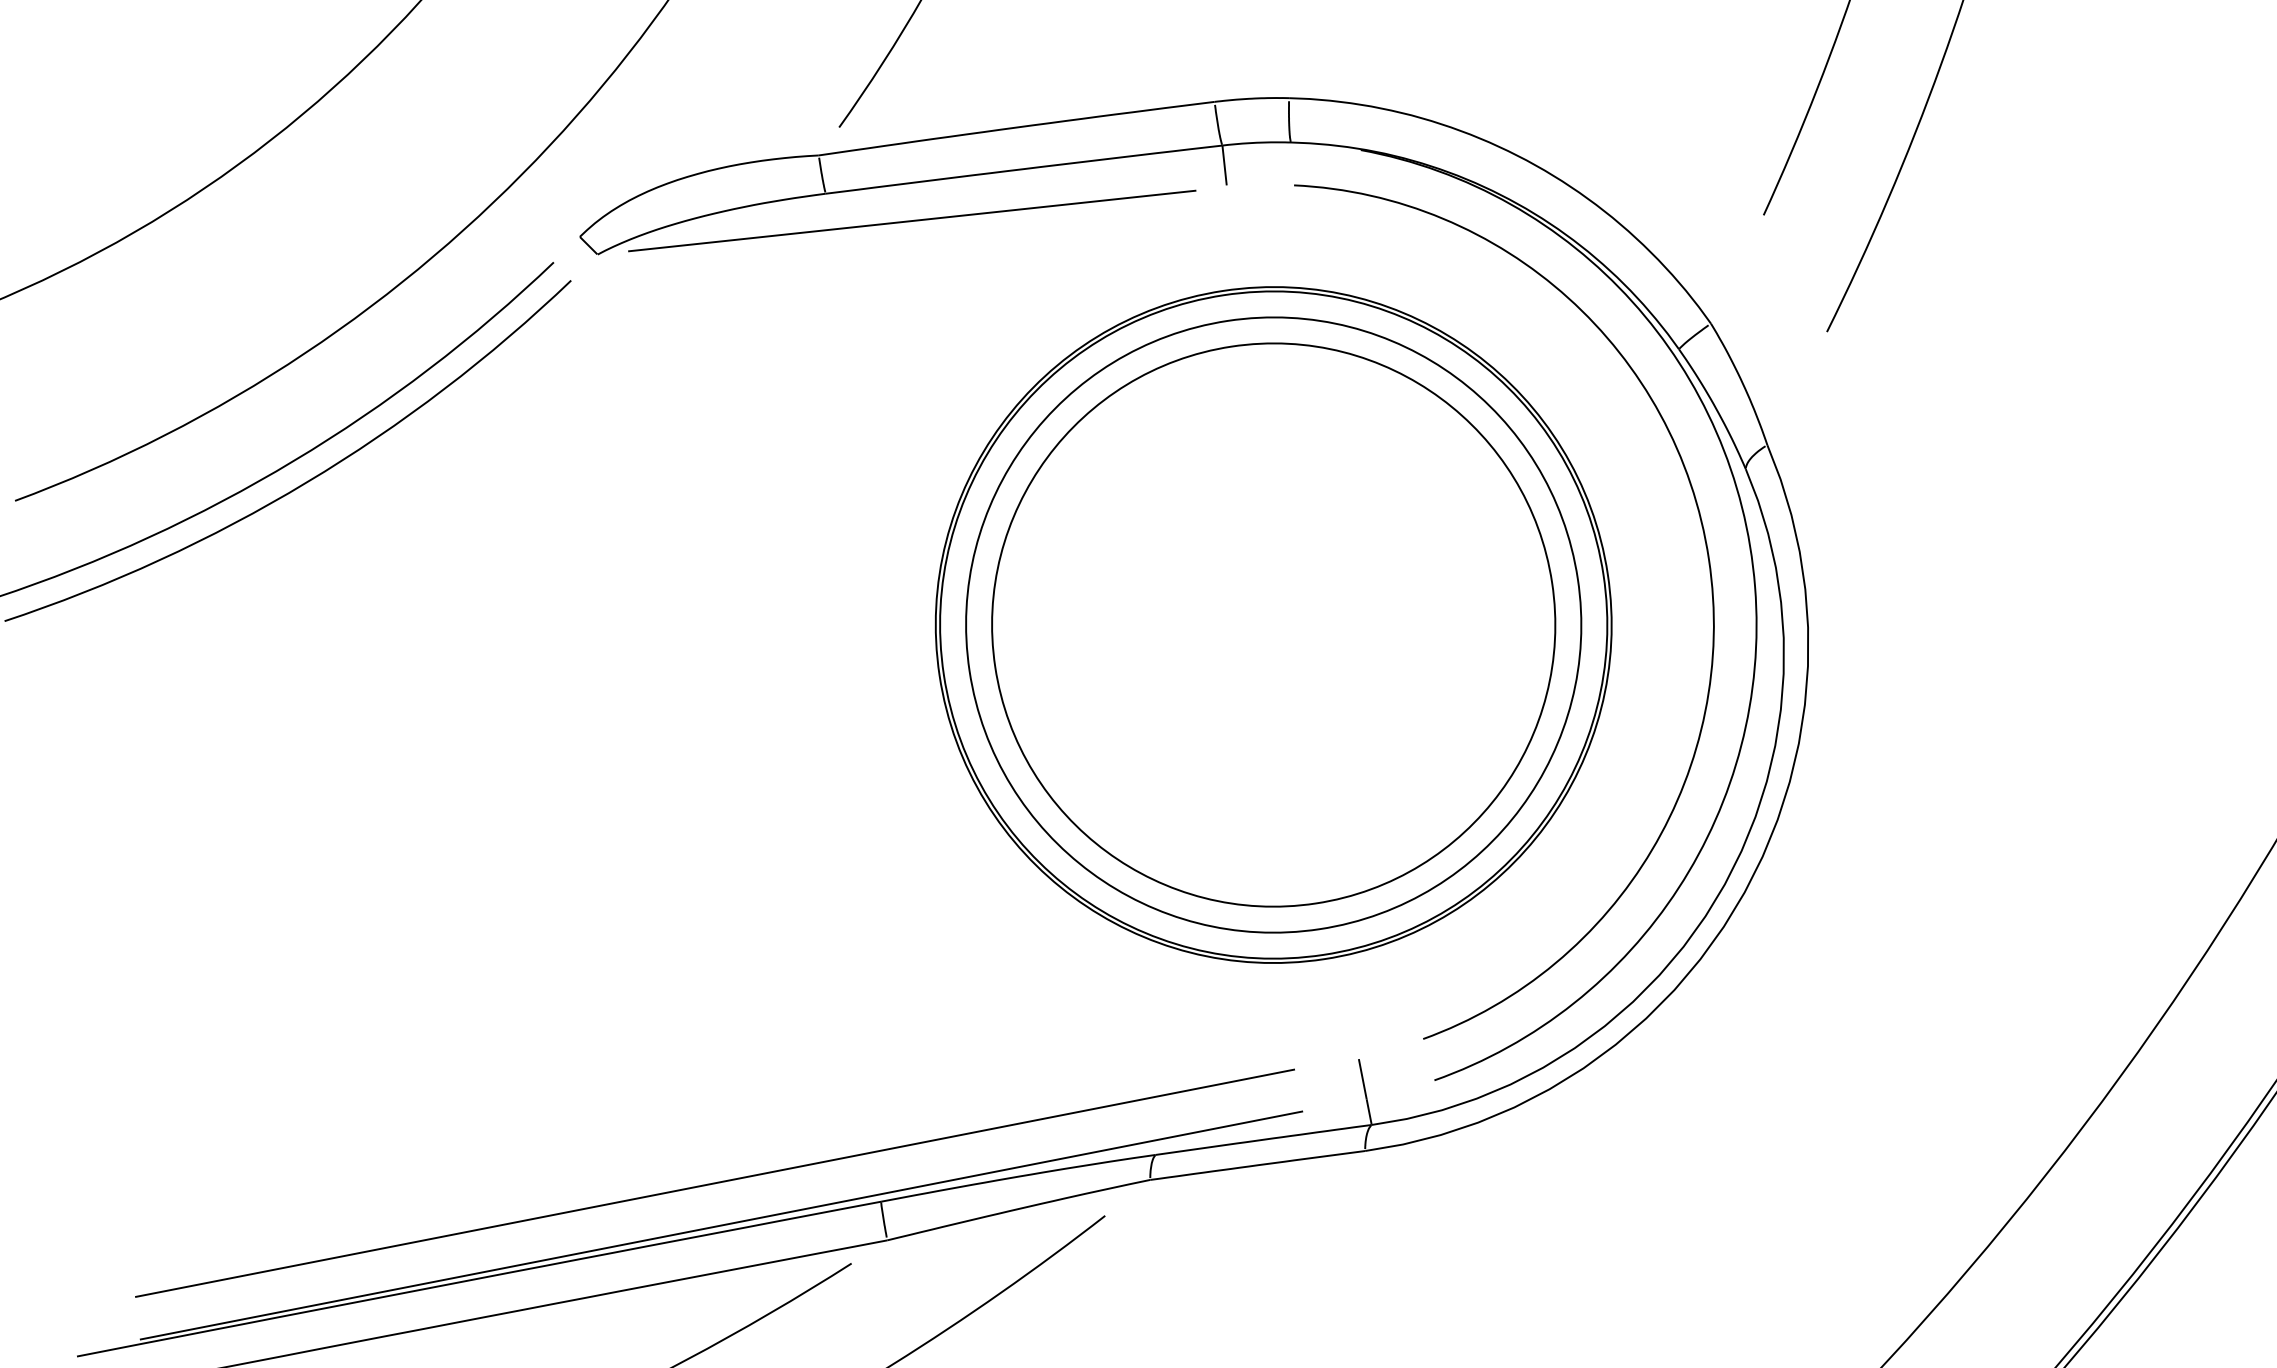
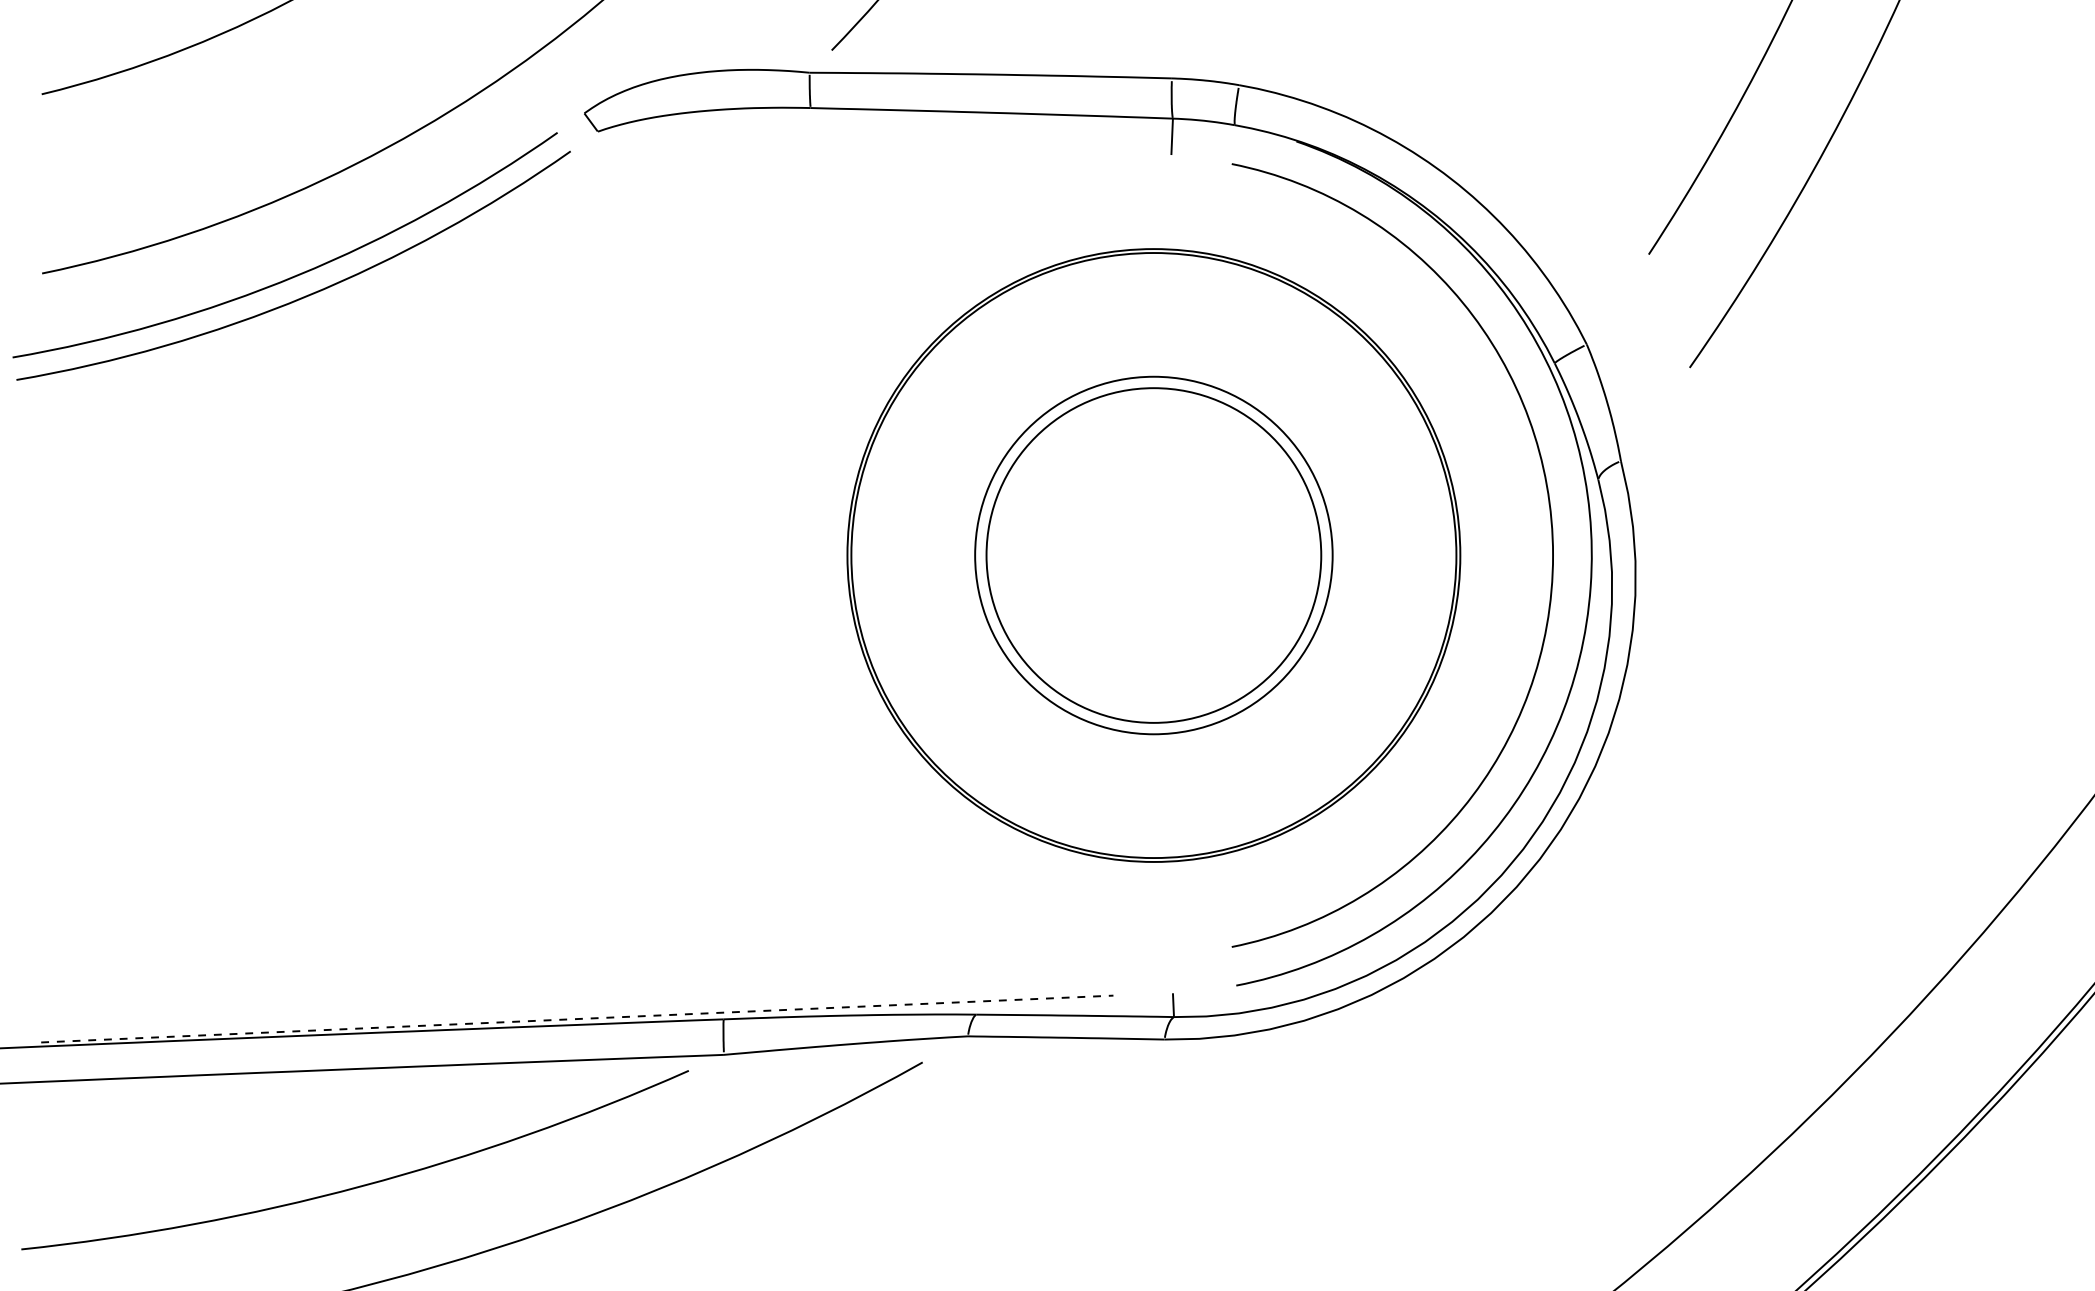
line: (912, 221) -> (884, 144), removed
circle: (1273, 625) -> (1153, 555), size x0.6
circle: (1273, 625) -> (1153, 555), size x0.7
line: (1361, 1078) -> (1171, 974), removed
line: (714, 1182) -> (576, 979), removed
line: (721, 1225) -> (577, 1019), solid -> dashed

